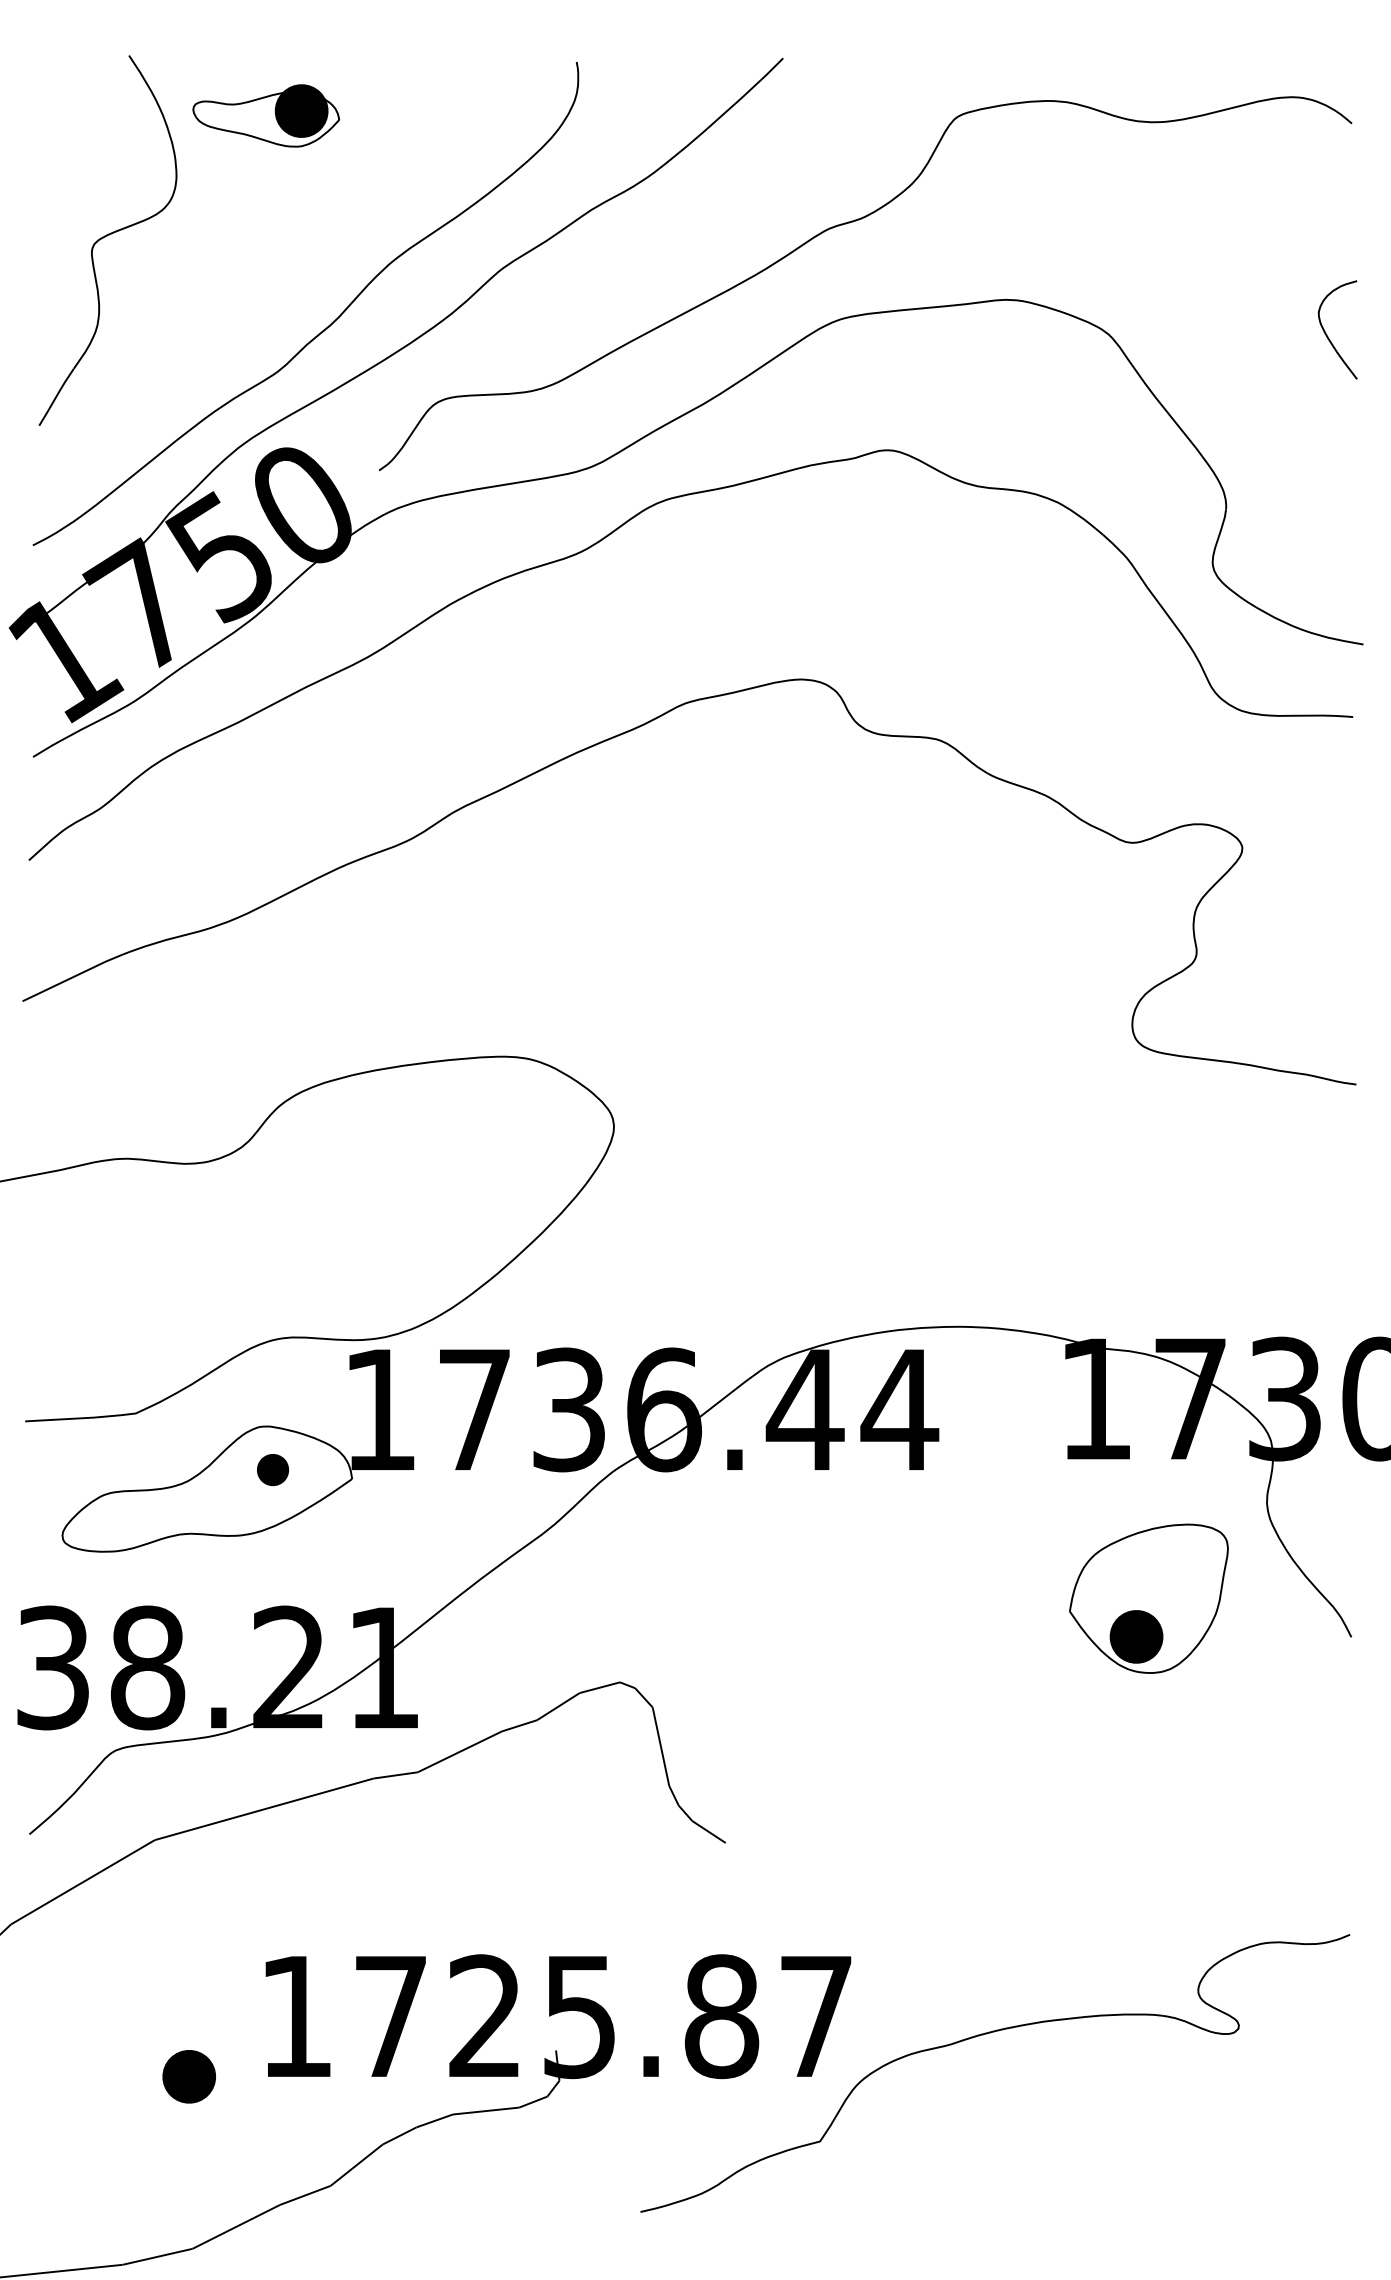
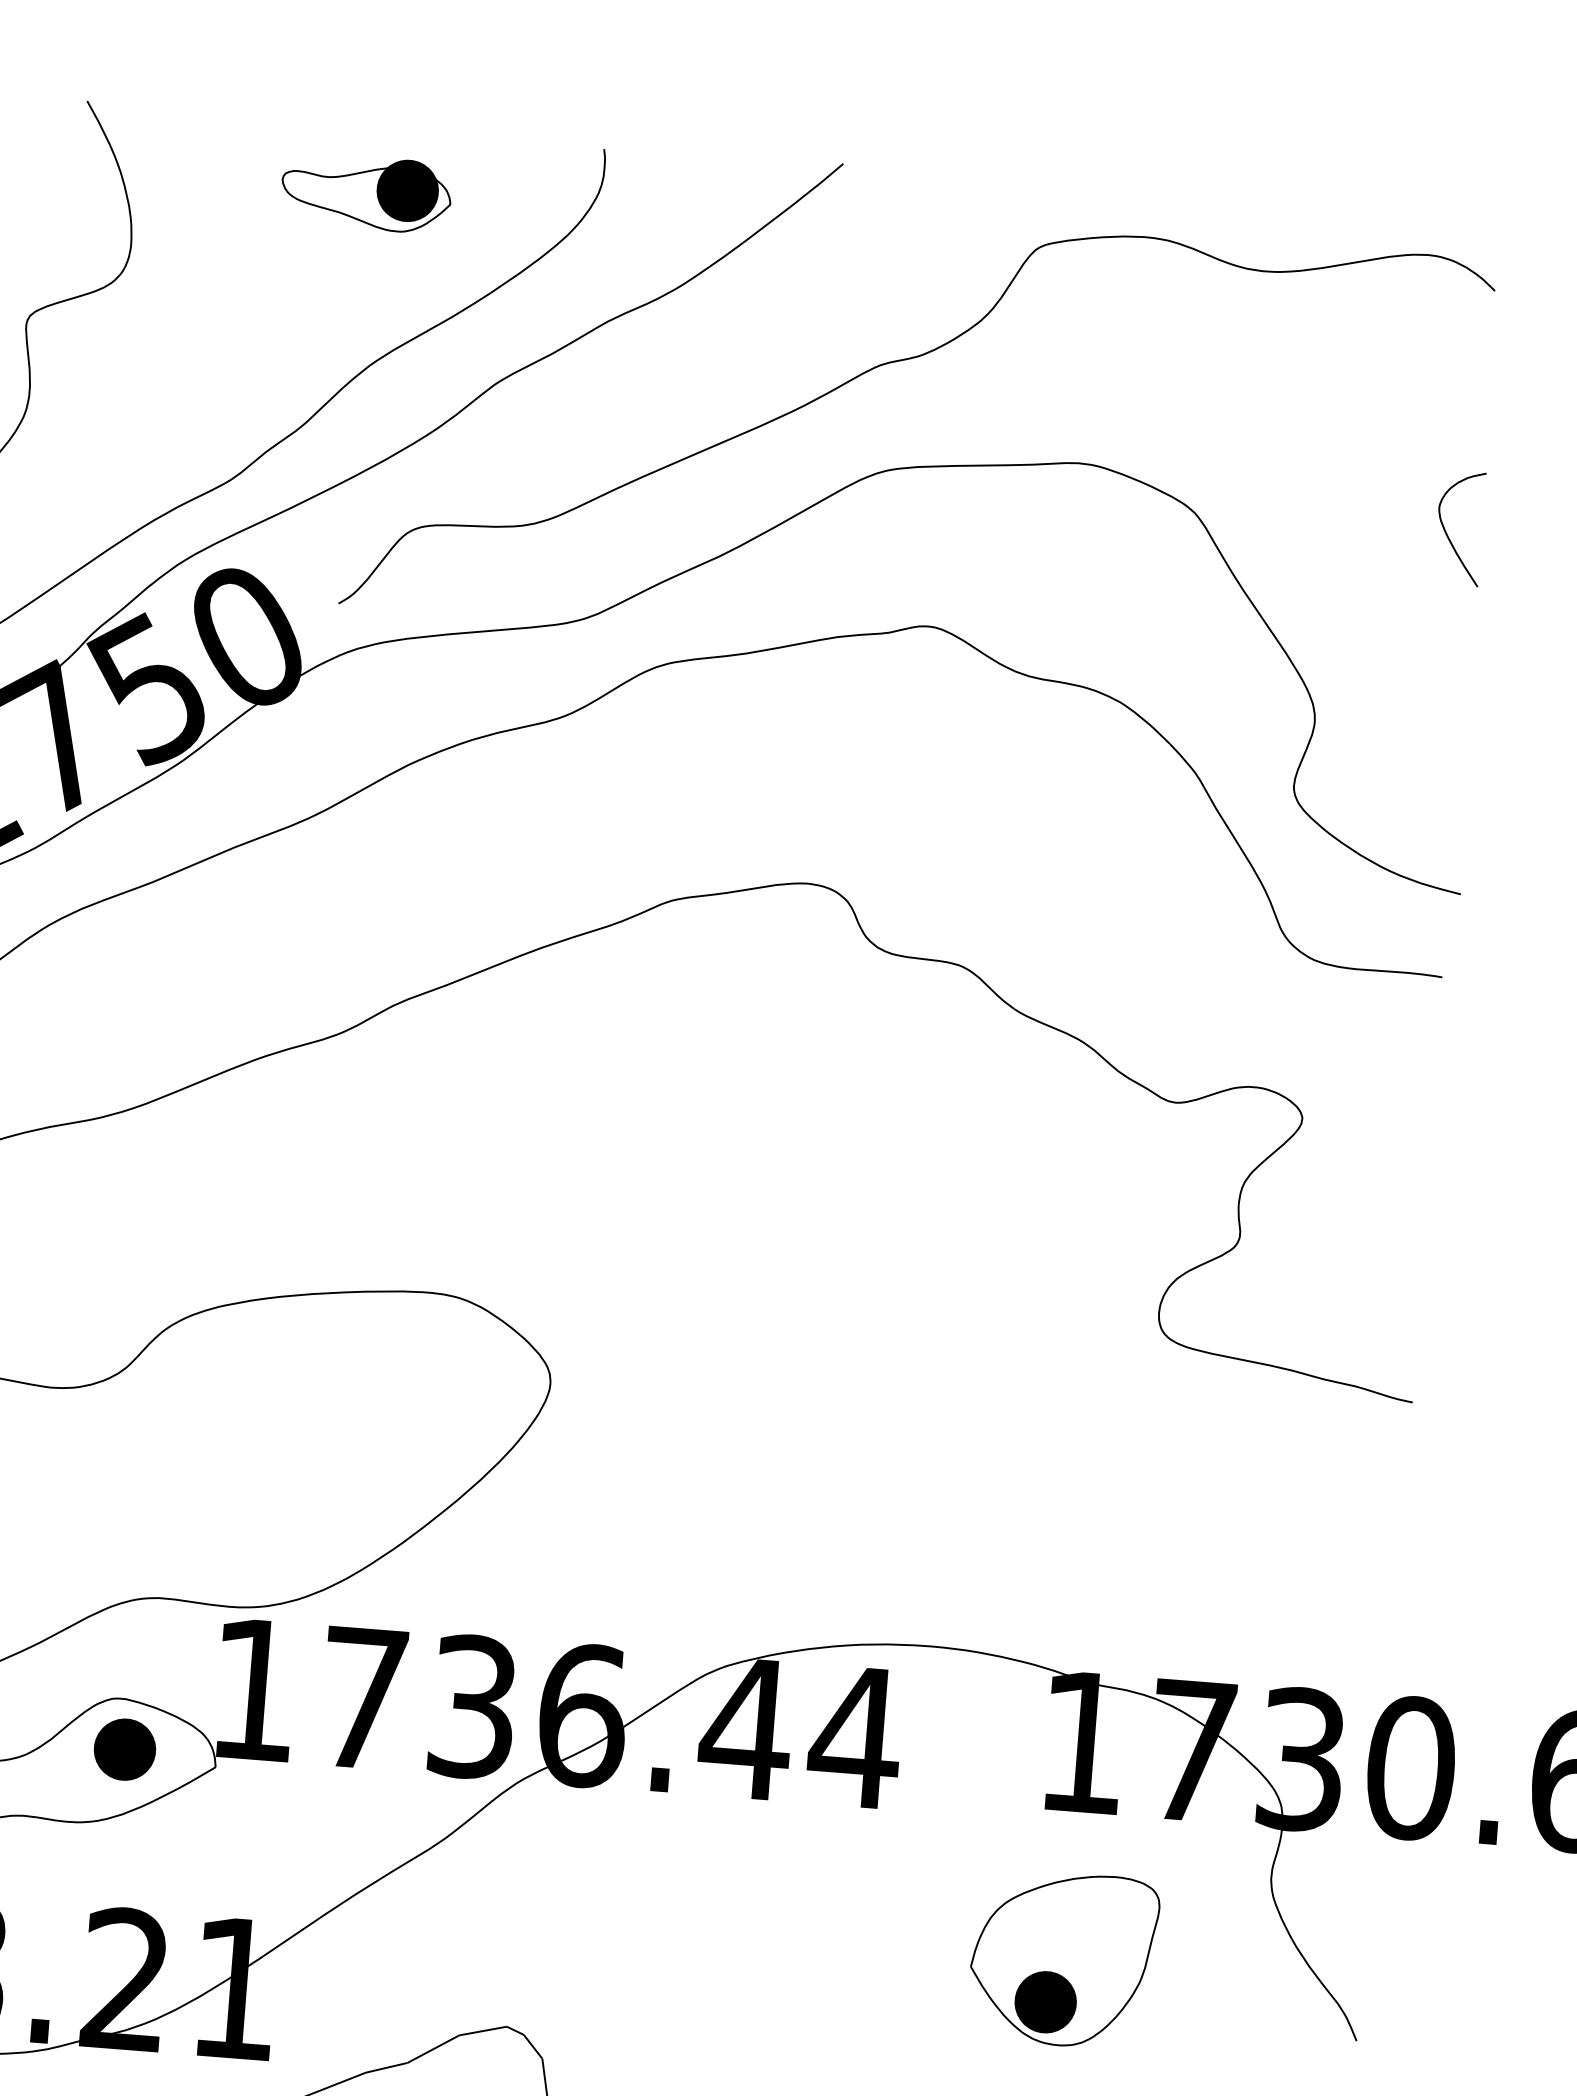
part: (266, 115) -> (366, 192), moved
part: (272, 1469) -> (124, 1748), size x1.67
part: (1148, 1598) -> (1063, 1958), moved

